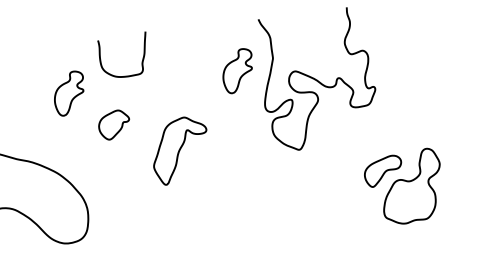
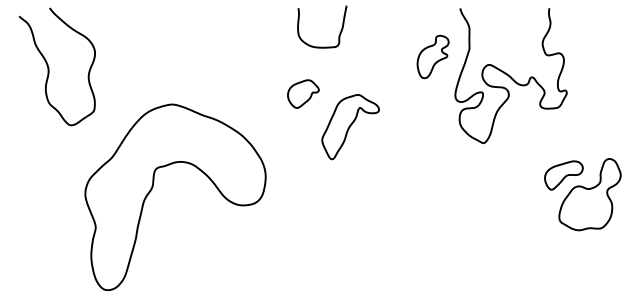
part: (68, 93) -> (262, 56), removed
part: (180, 150) -> (350, 127), moved

